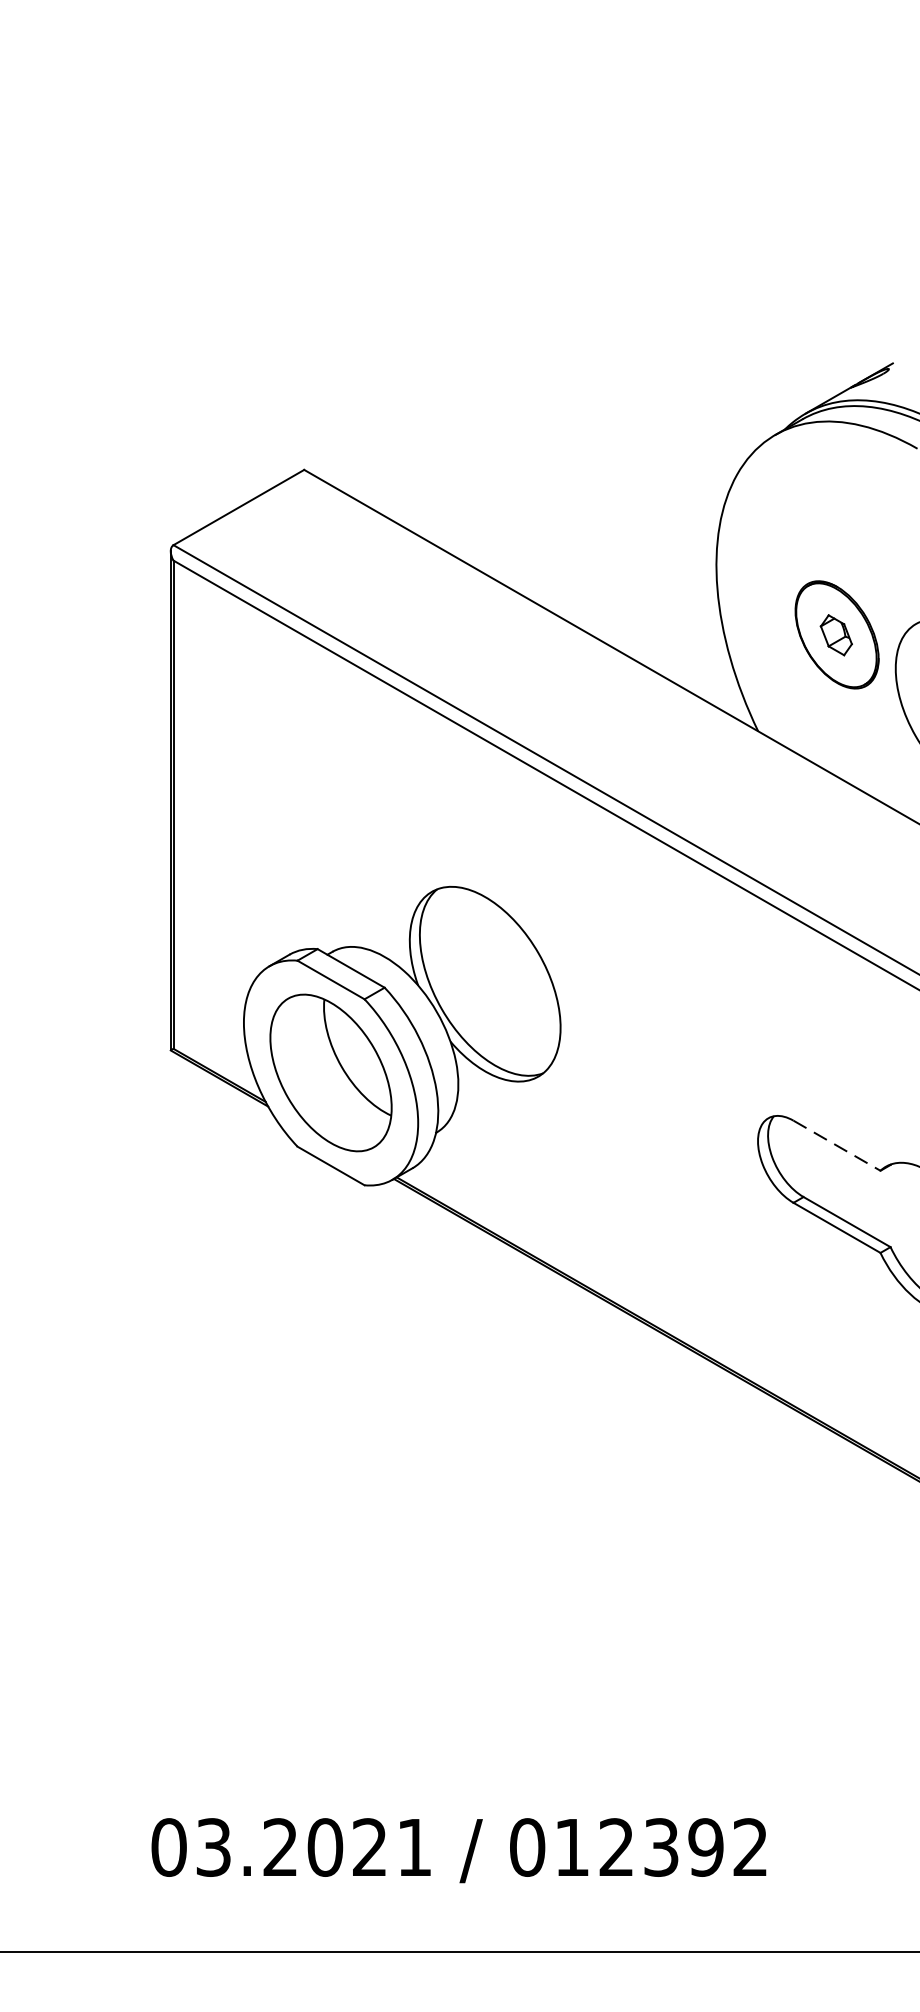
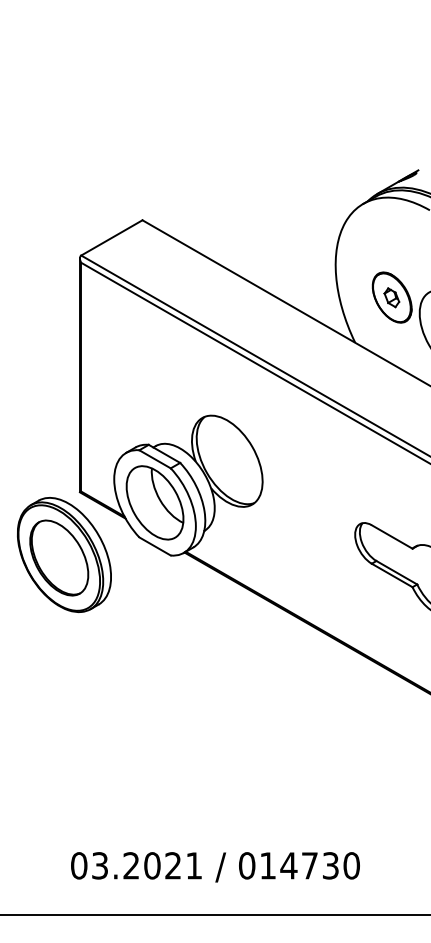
line: (837, 1144) -> (392, 536), dashed -> solid
part: (137, 1183) -> (64, 554), added
text: (681, 1846) -> (319, 865), 012392 -> 014730

